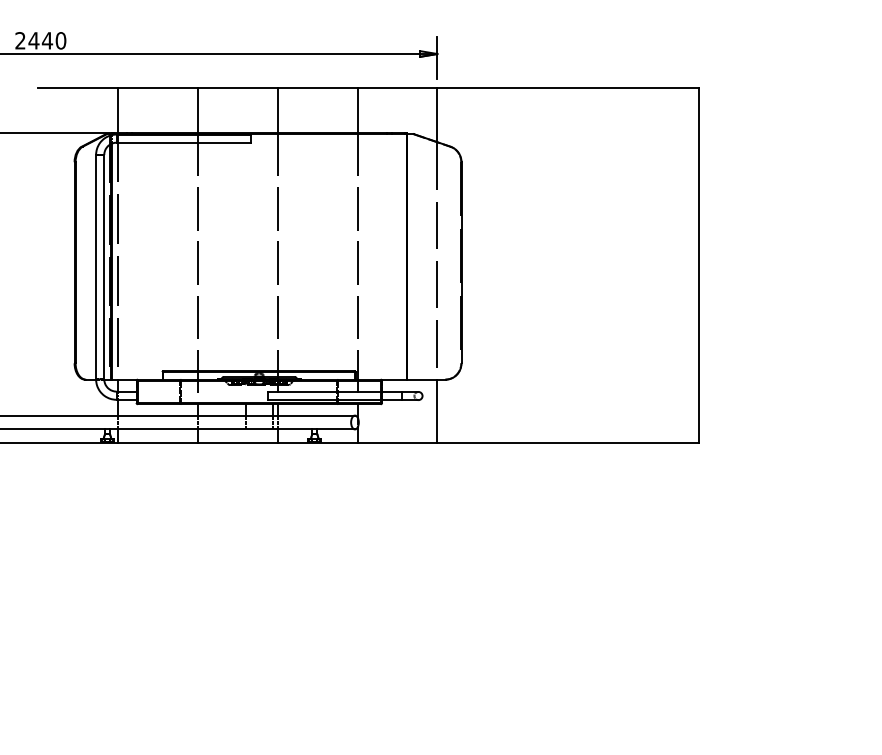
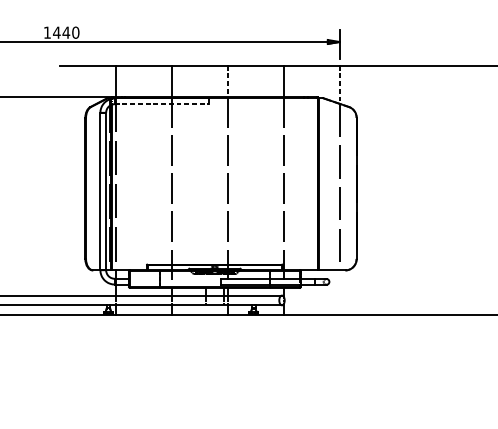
text: (20, 40) -> (47, 32), 2440 -> 1440
line: (277, 110) -> (227, 81), solid -> dashed
line: (437, 115) -> (339, 85), solid -> dashed
line: (184, 142) -> (162, 104), solid -> dashed
line: (437, 411) -> (339, 292), removed

